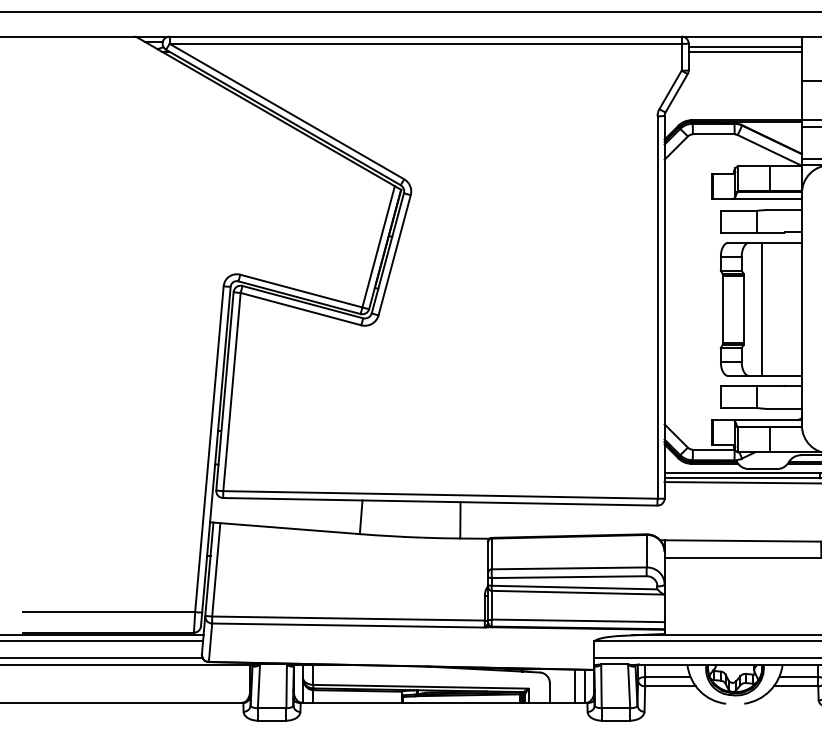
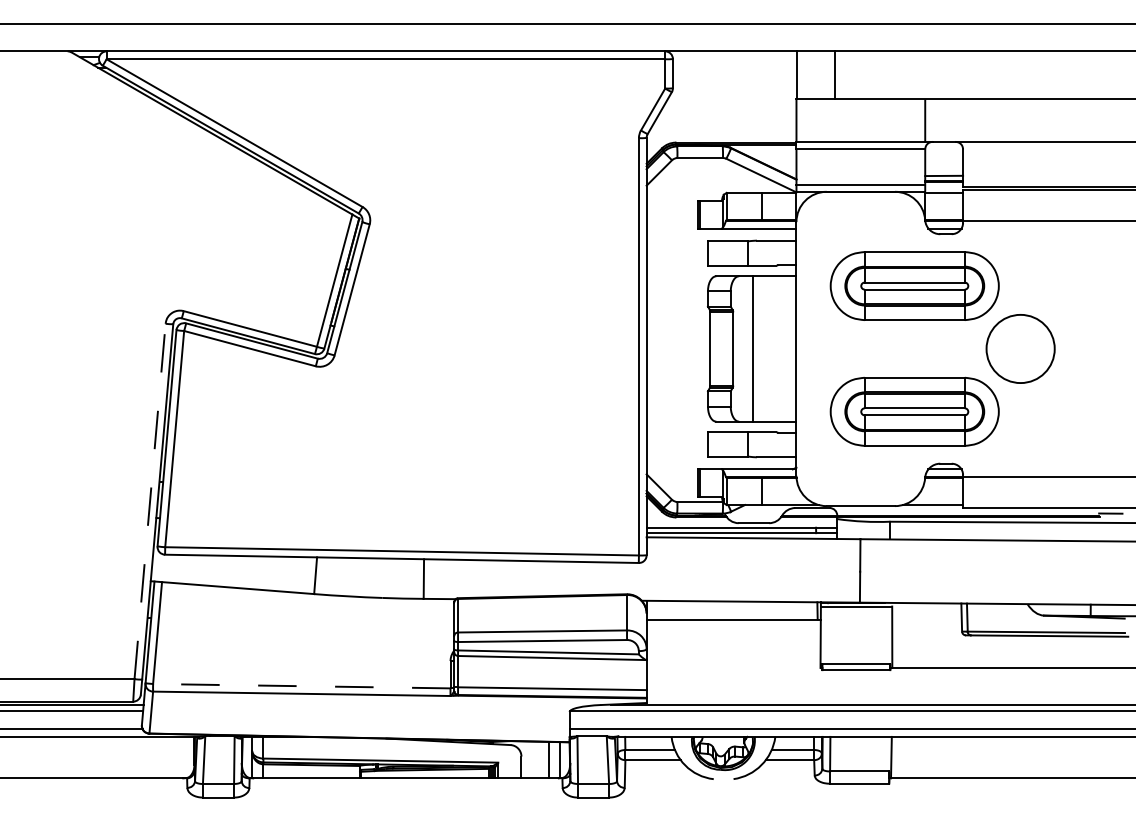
line: (745, 46) -> (734, 62), removed
line: (745, 51) -> (734, 67), removed
line: (209, 448) -> (150, 500), solid -> dashed
line: (348, 618) -> (301, 686), solid -> dashed

